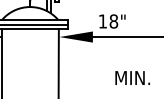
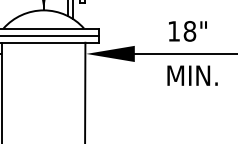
text: (112, 21) -> (187, 31), moved
text: (132, 77) -> (192, 74), moved

